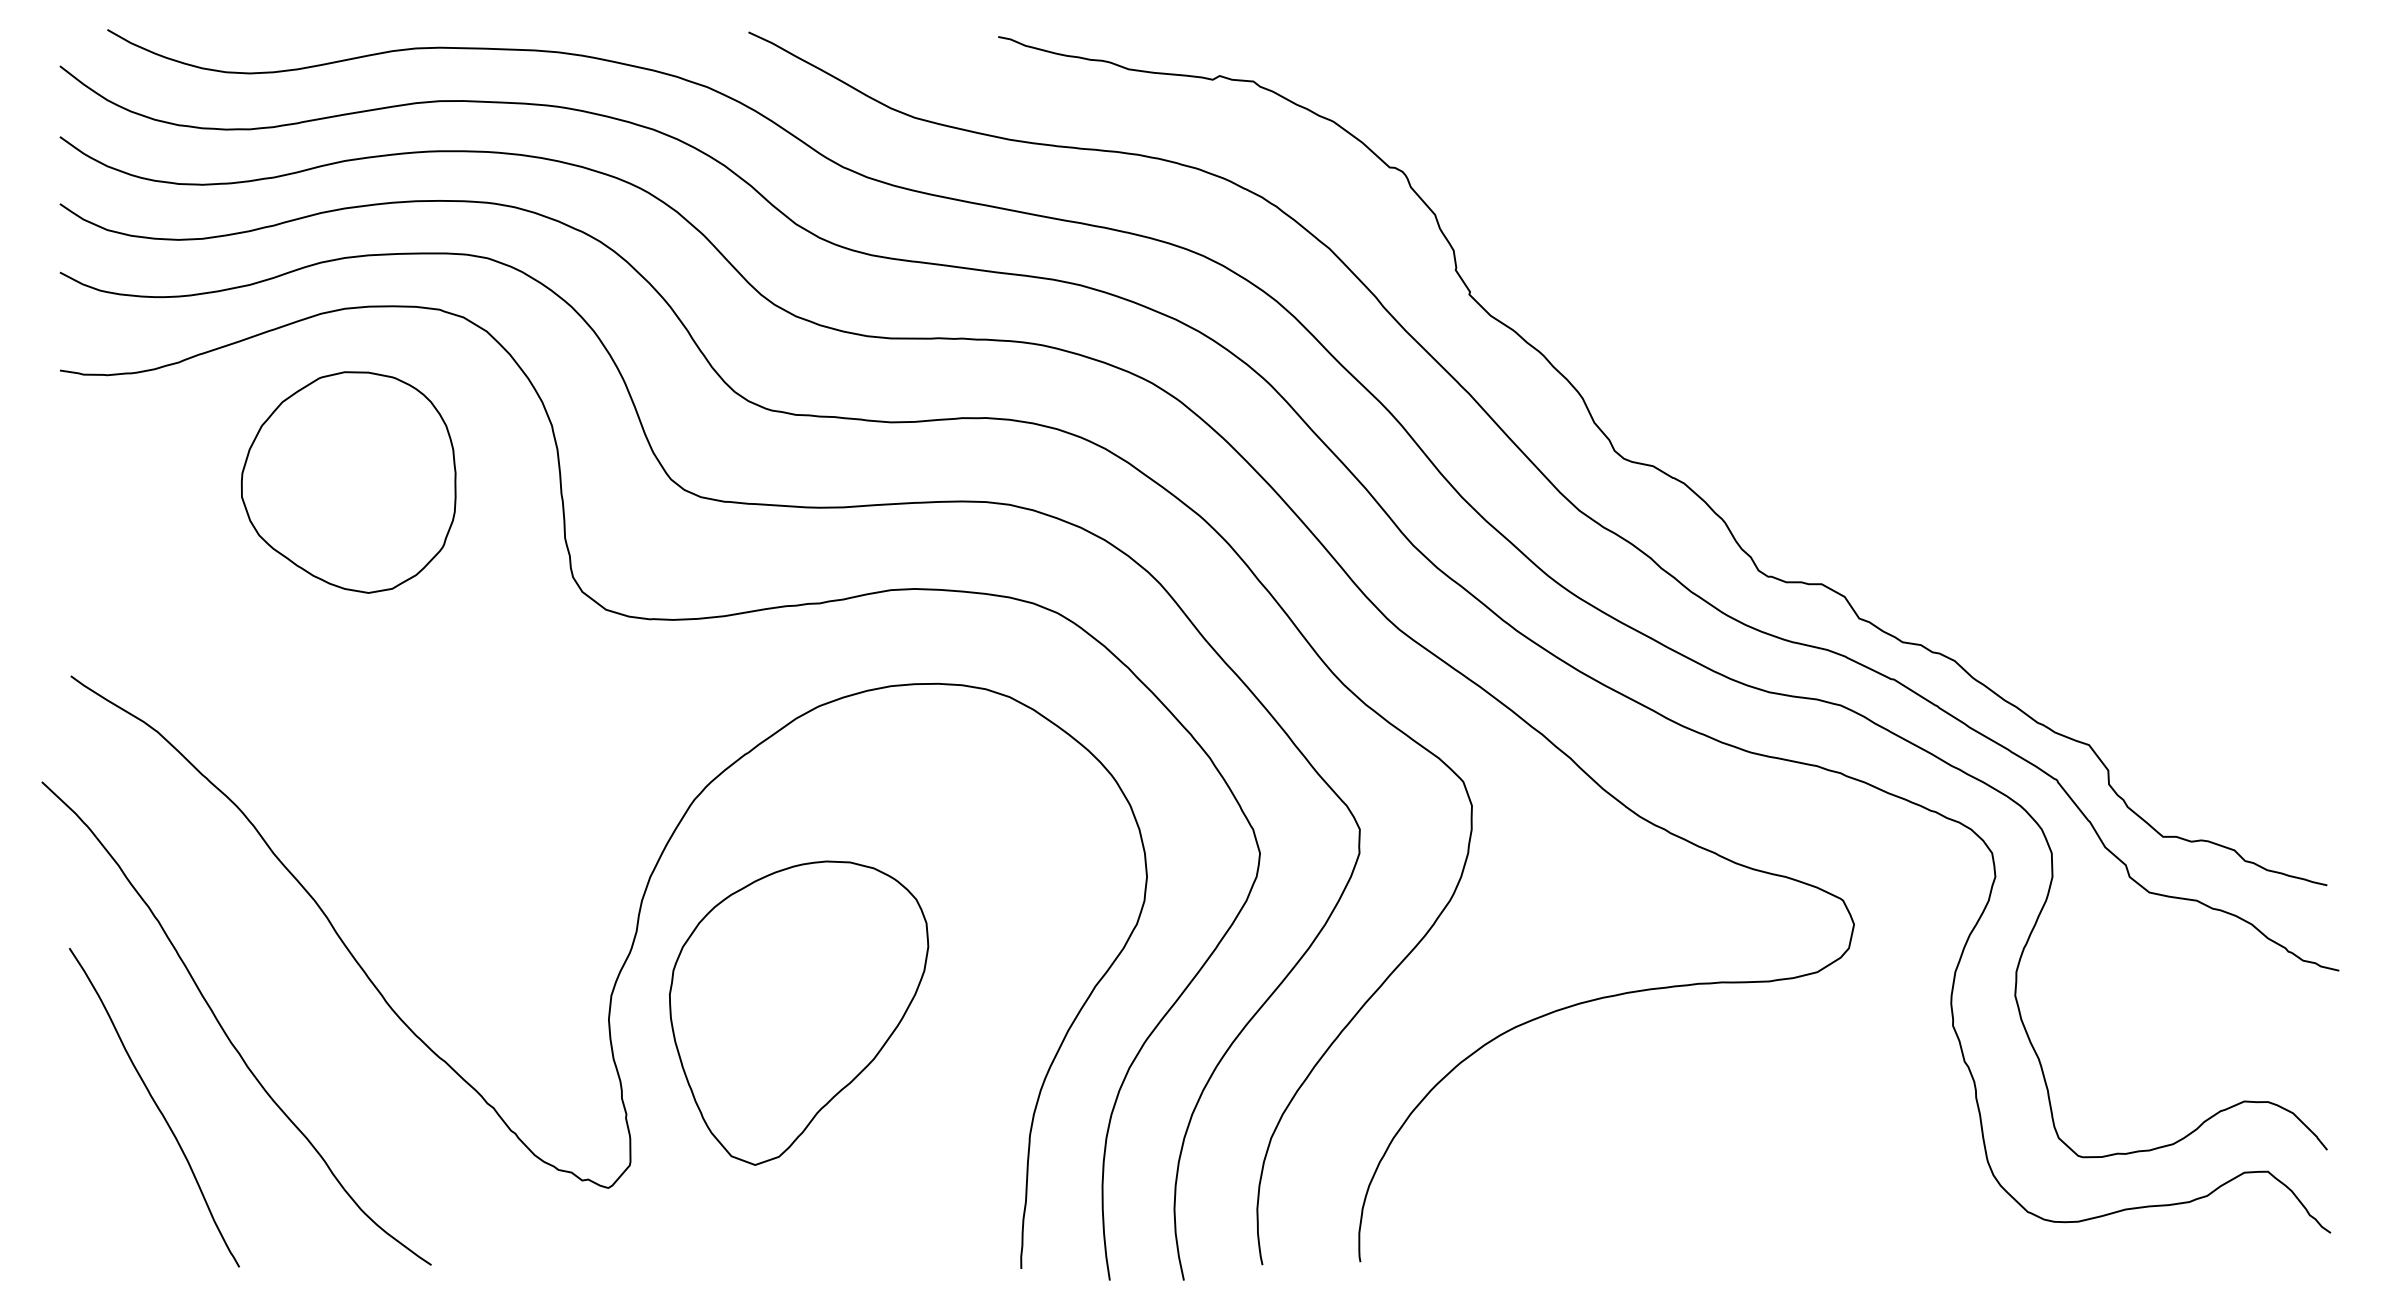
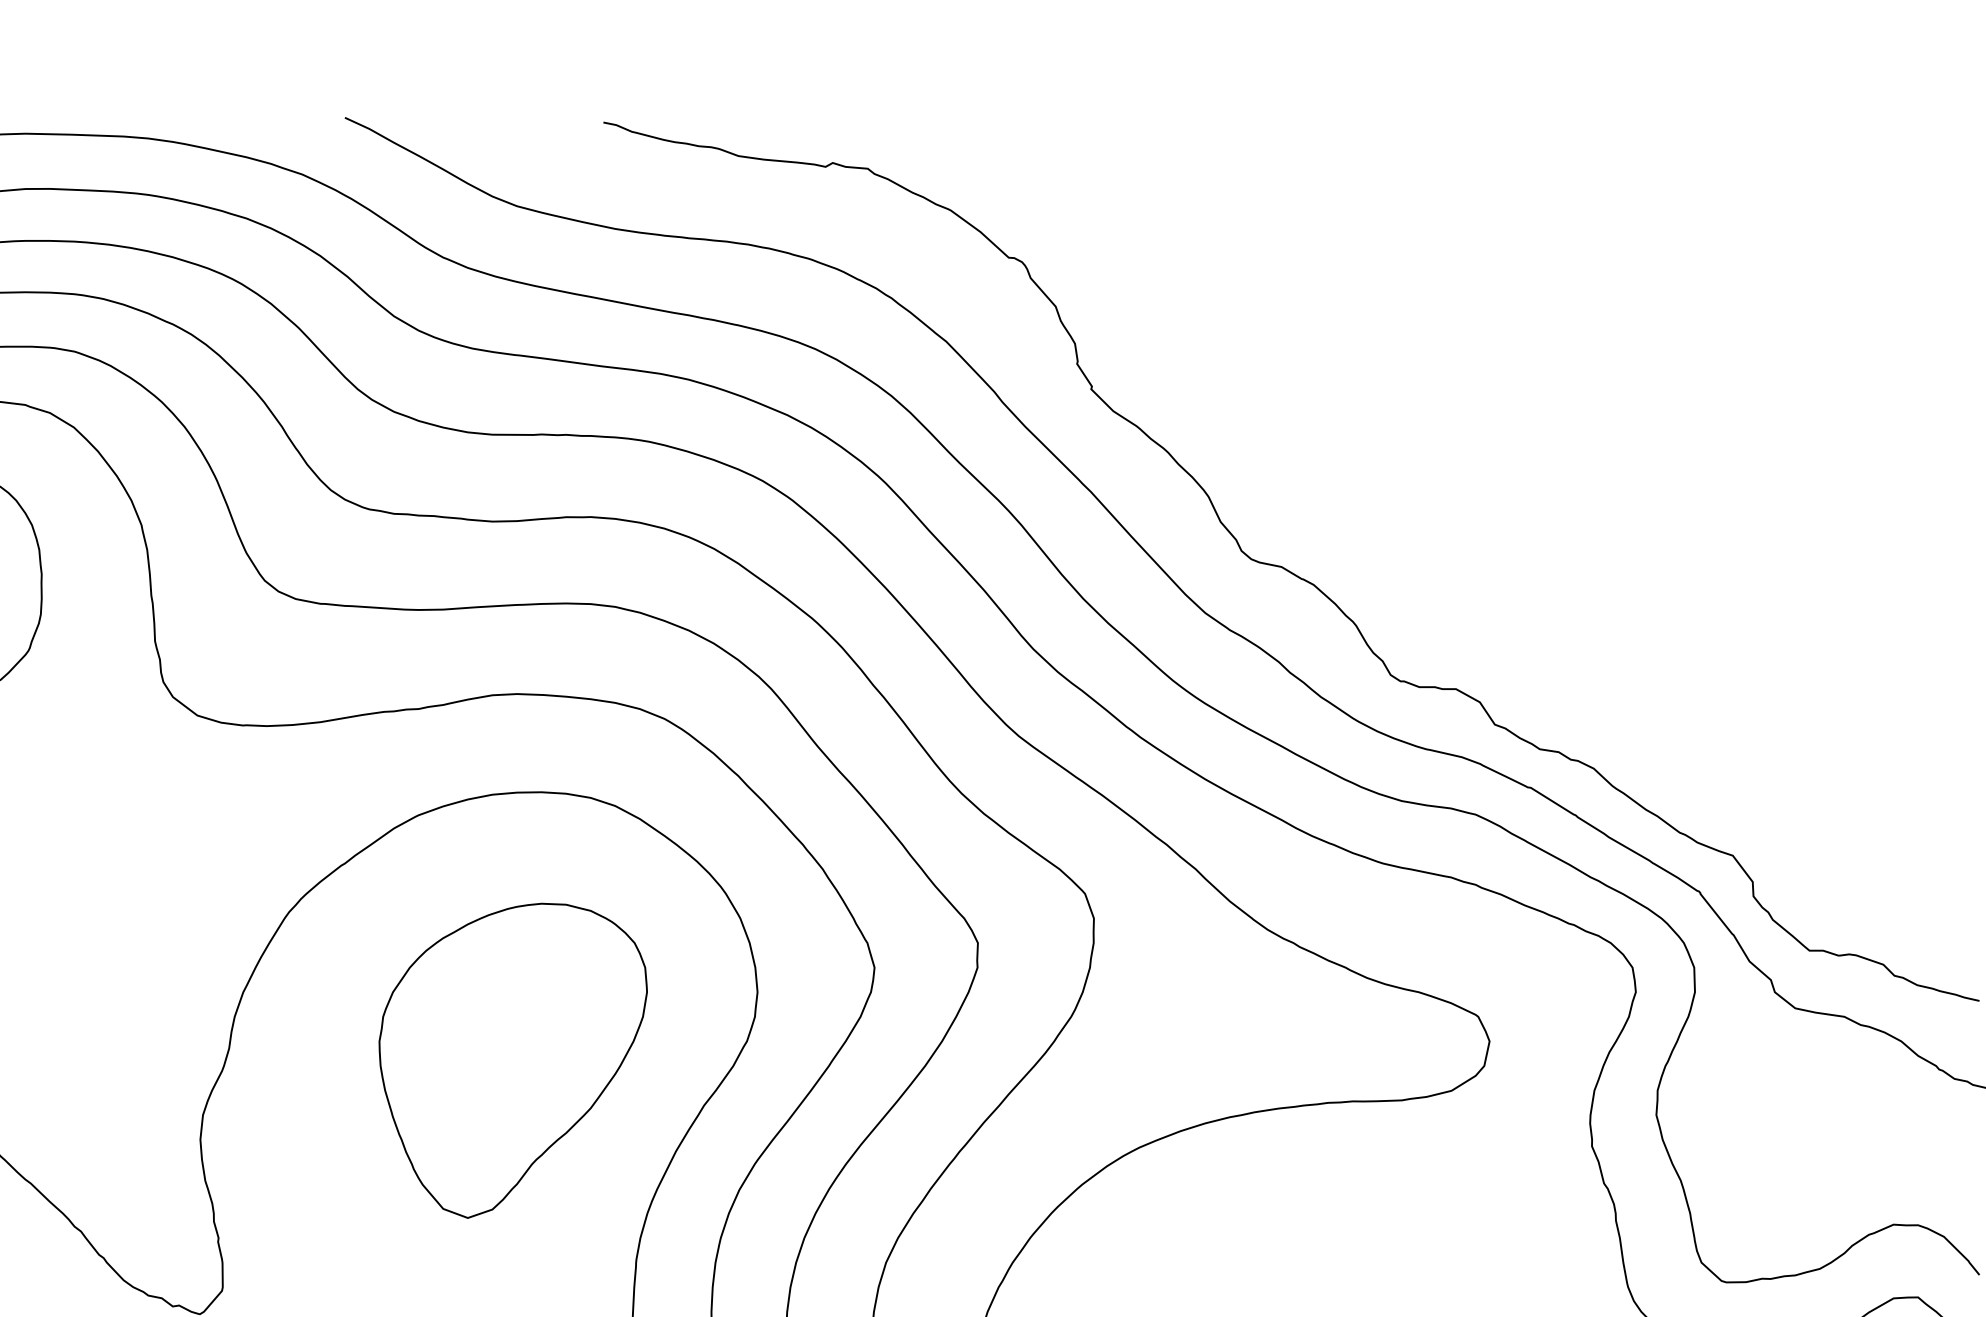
part: (799, 1012) -> (513, 1060), moved

